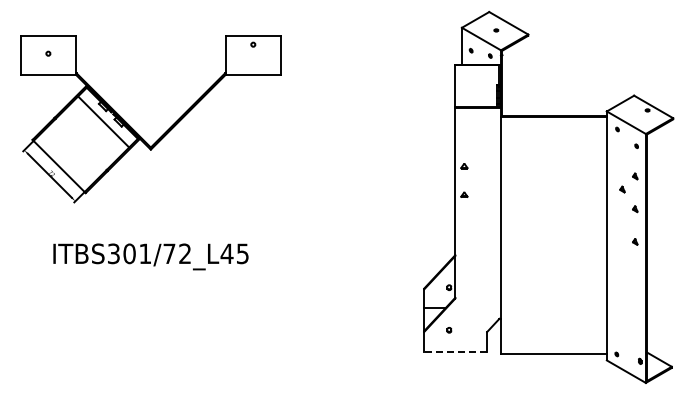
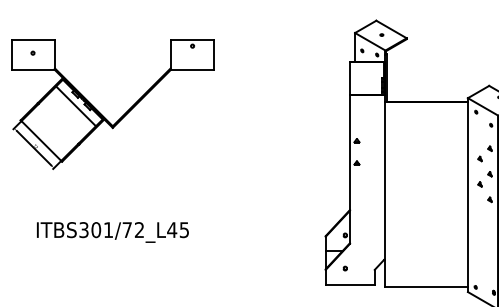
part: (622, 222) -> (480, 184), added
text: (150, 256) -> (112, 232), moved
line: (455, 351) -> (350, 285), dashed -> solid

